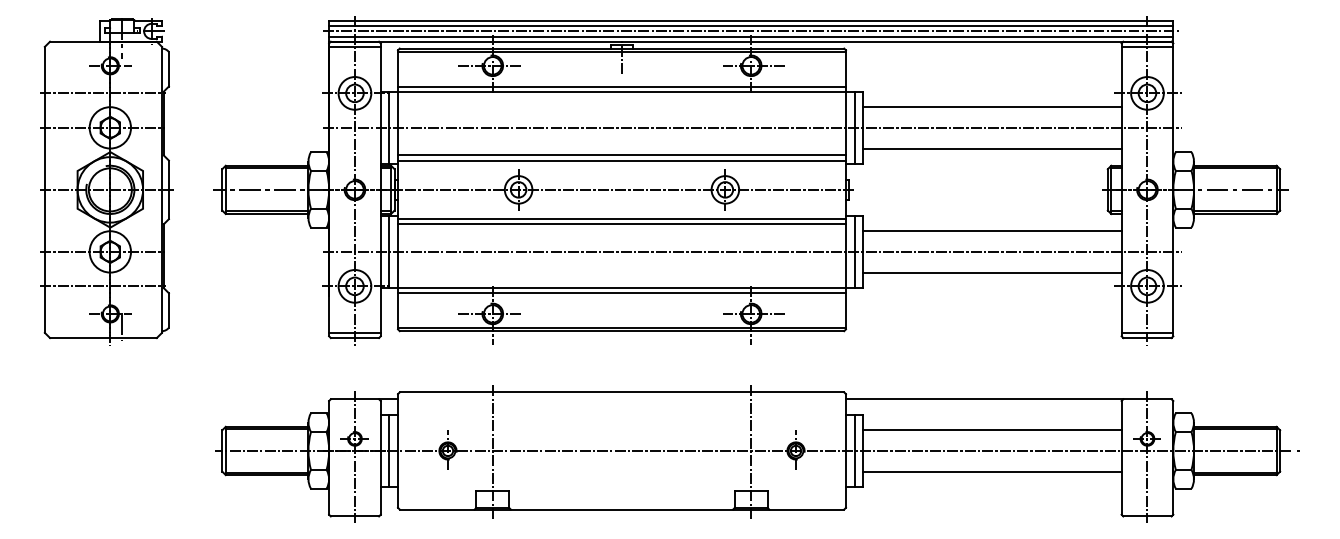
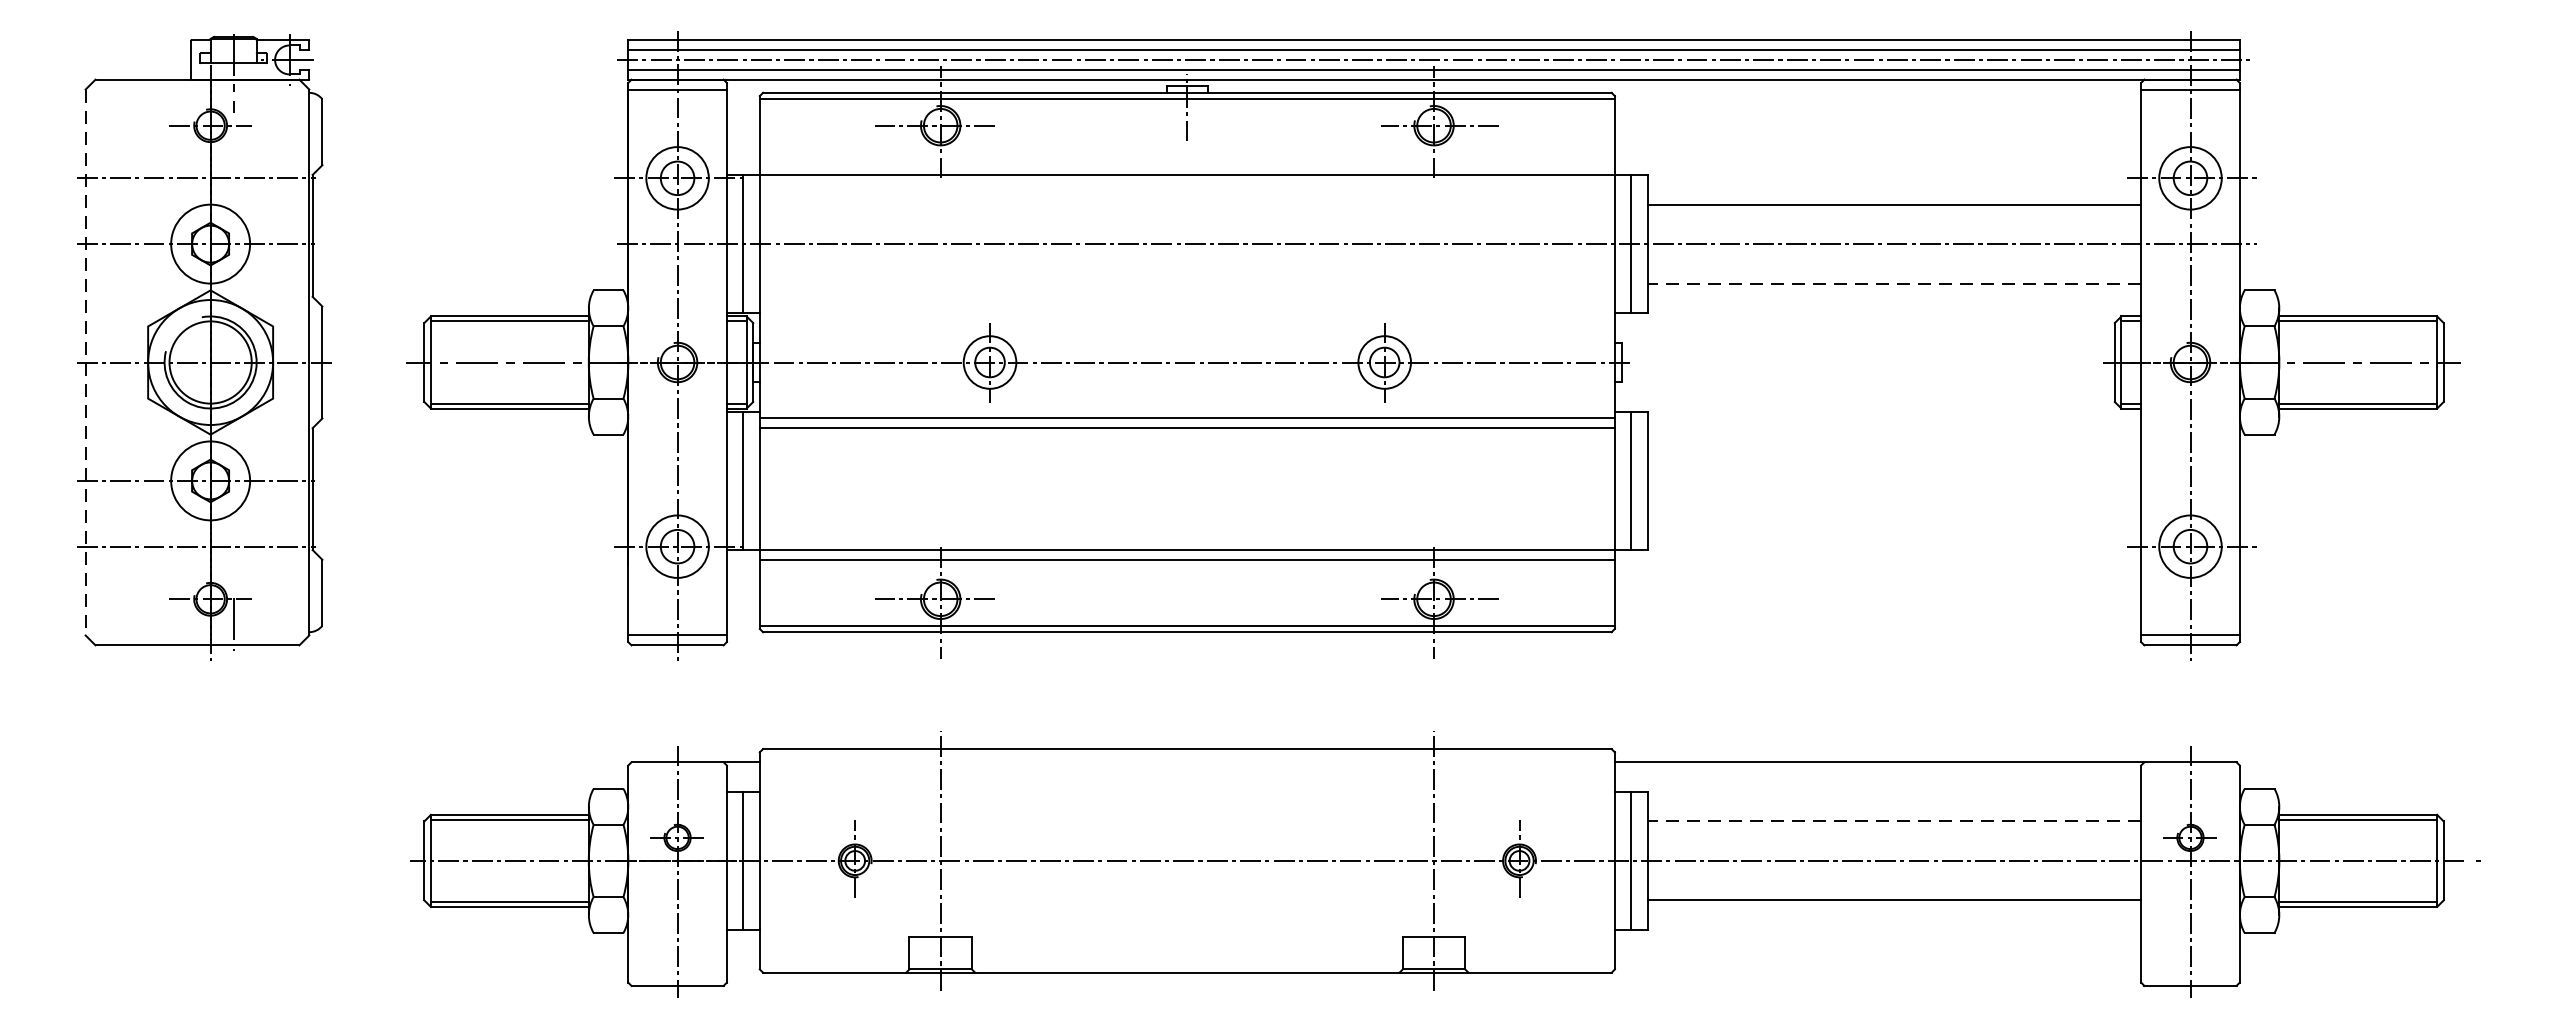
line: (621, 86) -> (1186, 165), removed
line: (991, 148) -> (1892, 283), solid -> dashed
line: (621, 155) -> (1186, 296), removed
line: (621, 160) -> (1186, 306), removed
line: (44, 189) -> (84, 361), solid -> dashed
line: (992, 231) -> (1894, 441), removed
line: (752, 251) -> (1436, 480), removed
line: (992, 272) -> (1894, 520), removed
line: (991, 430) -> (1892, 821), solid -> dashed

